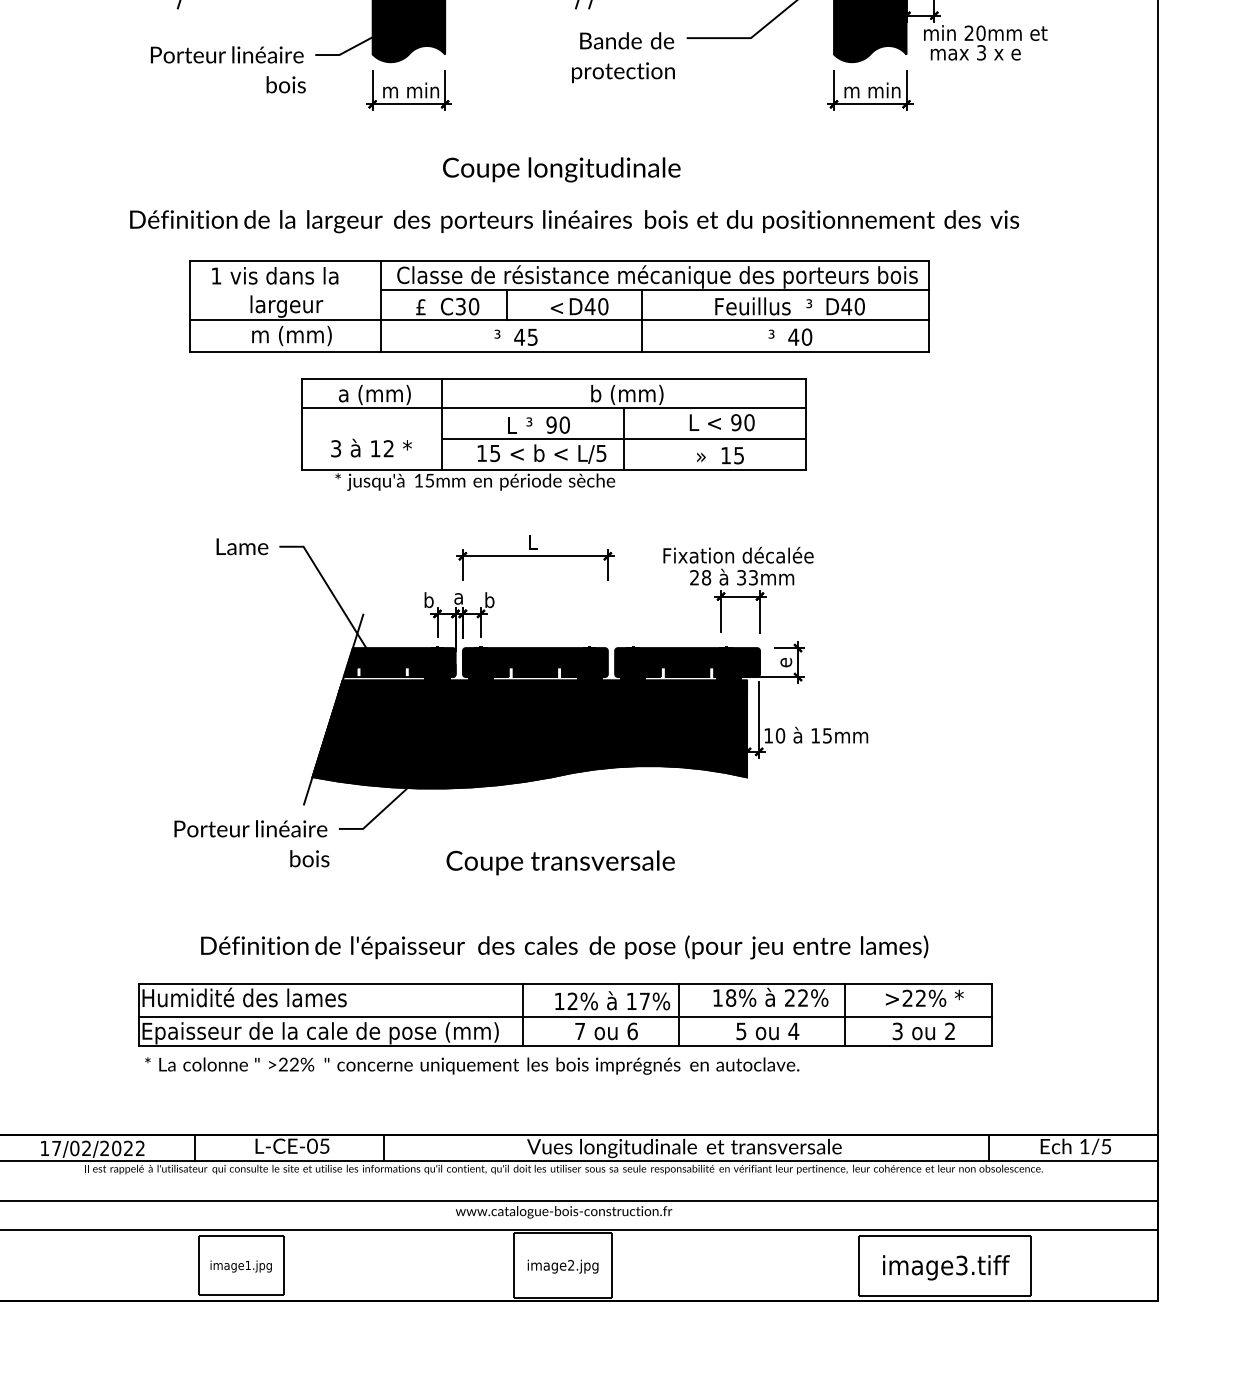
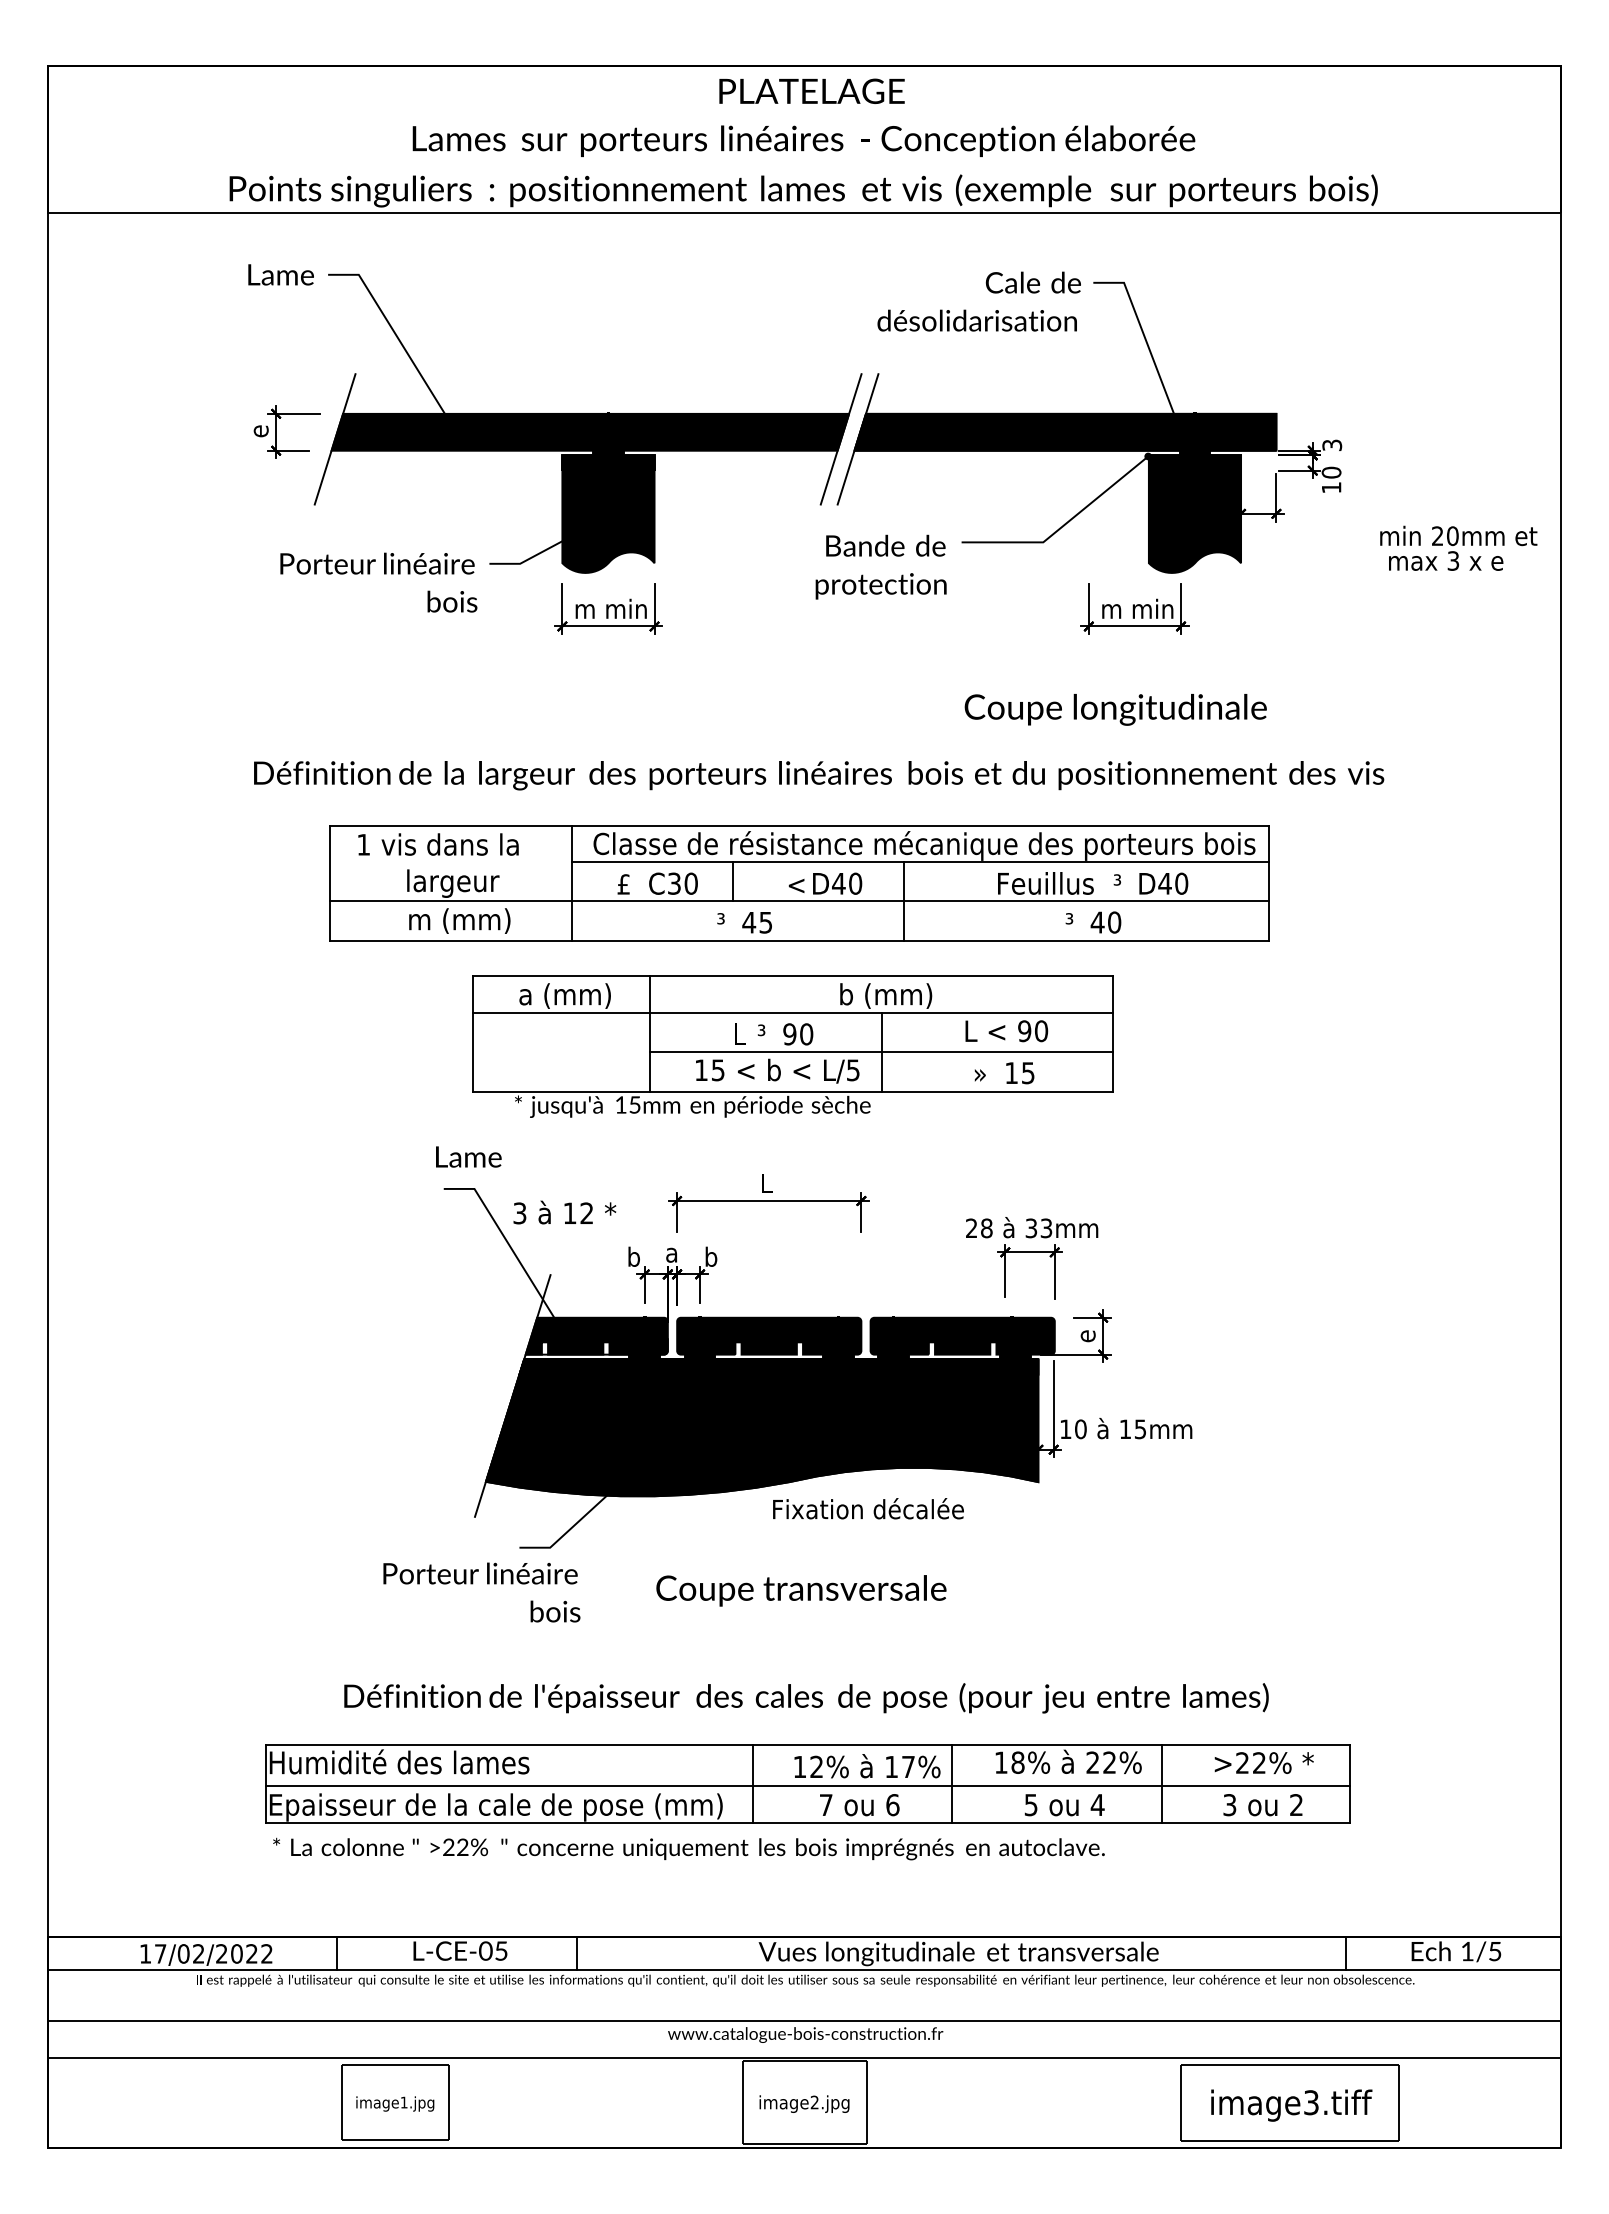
text: (985, 42) -> (1458, 547), moved
part: (869, 90) -> (1134, 608), moved
text: (561, 169) -> (1115, 709), moved
text: (371, 448) -> (564, 1212), moved
text: (242, 546) -> (468, 1156), moved
text: (738, 555) -> (868, 1508), moved
text: (251, 843) -> (481, 1592), moved

